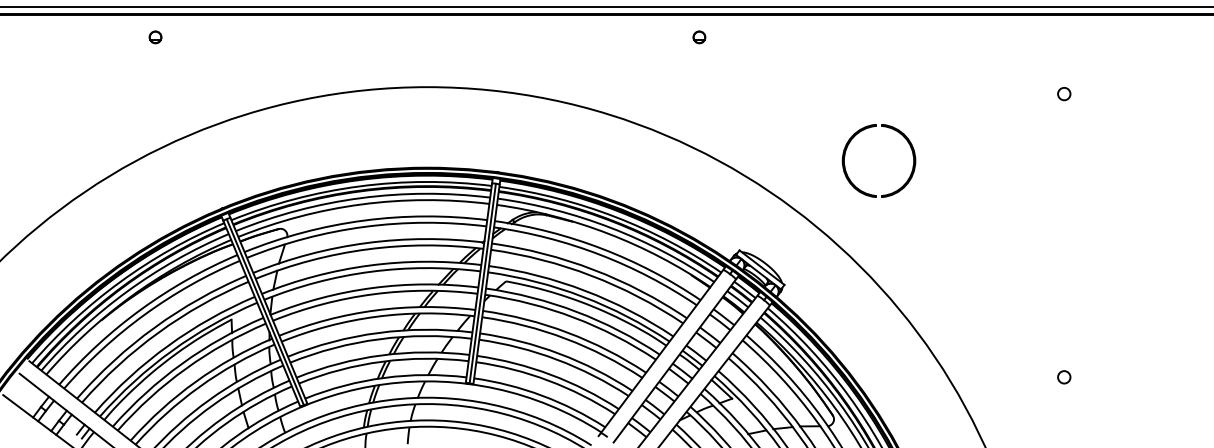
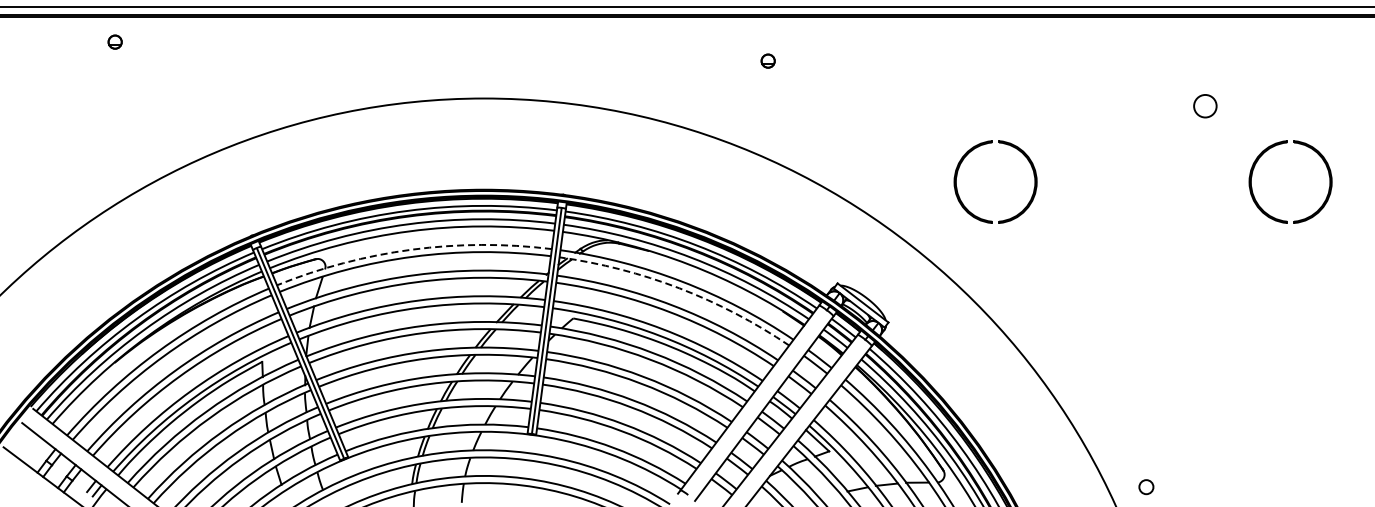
part: (154, 36) -> (114, 41), moved
part: (698, 36) -> (767, 60), moved
circle: (1064, 94) -> (1205, 106), size x1.6
part: (1119, 133) -> (1267, 151), added
arc: (364, 220) -> (412, 249), solid -> dashed
arc: (599, 254) -> (679, 288), solid -> dashed
circle: (1064, 377) -> (1146, 487), moved

